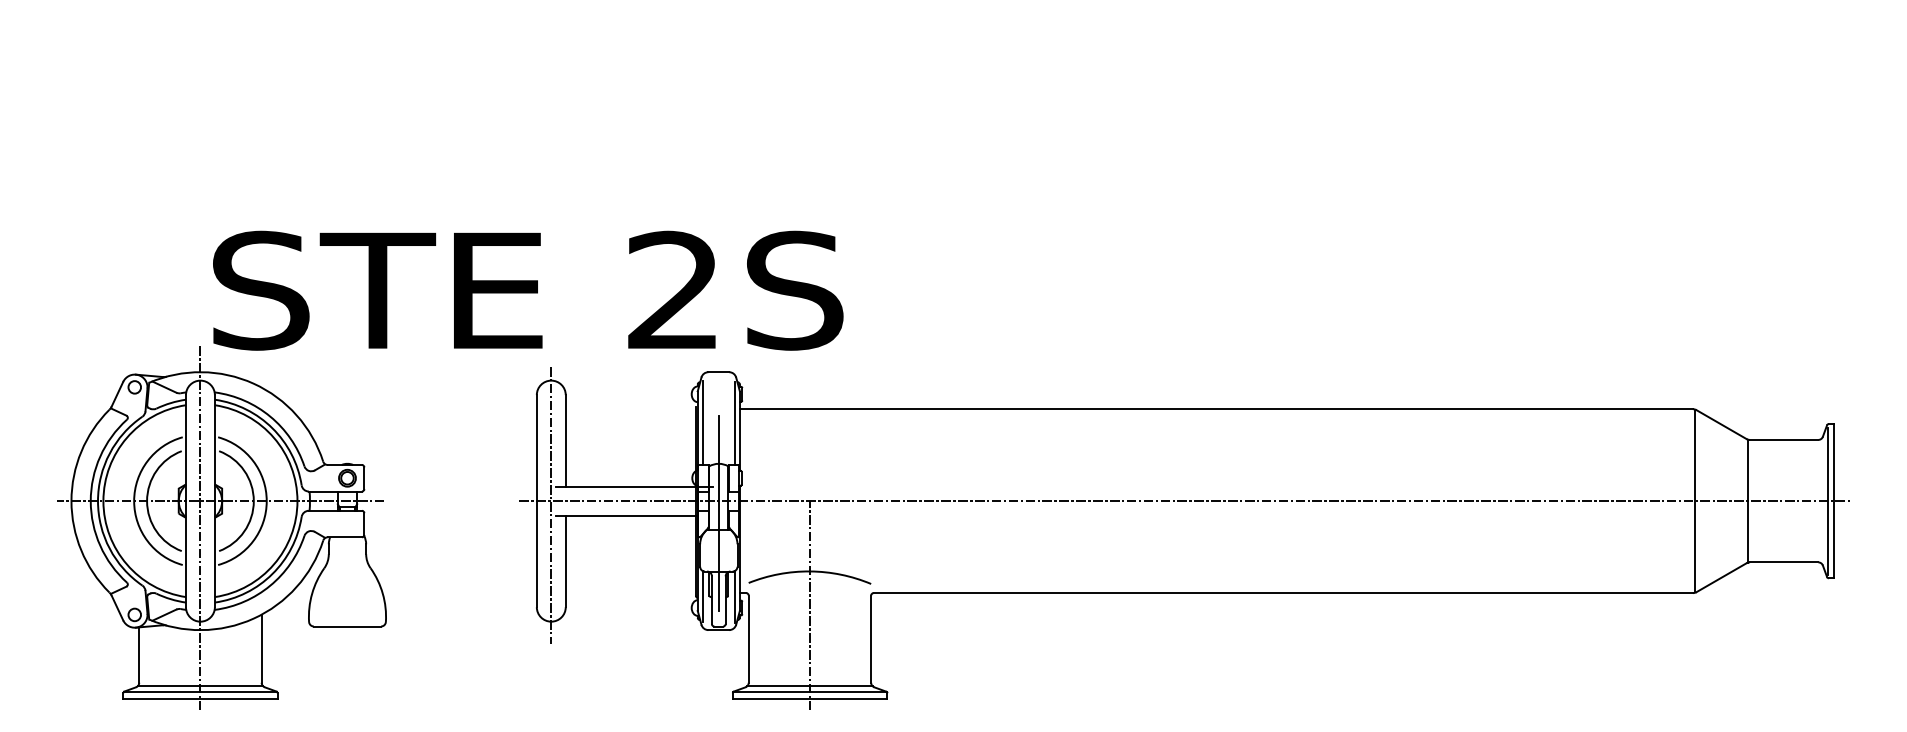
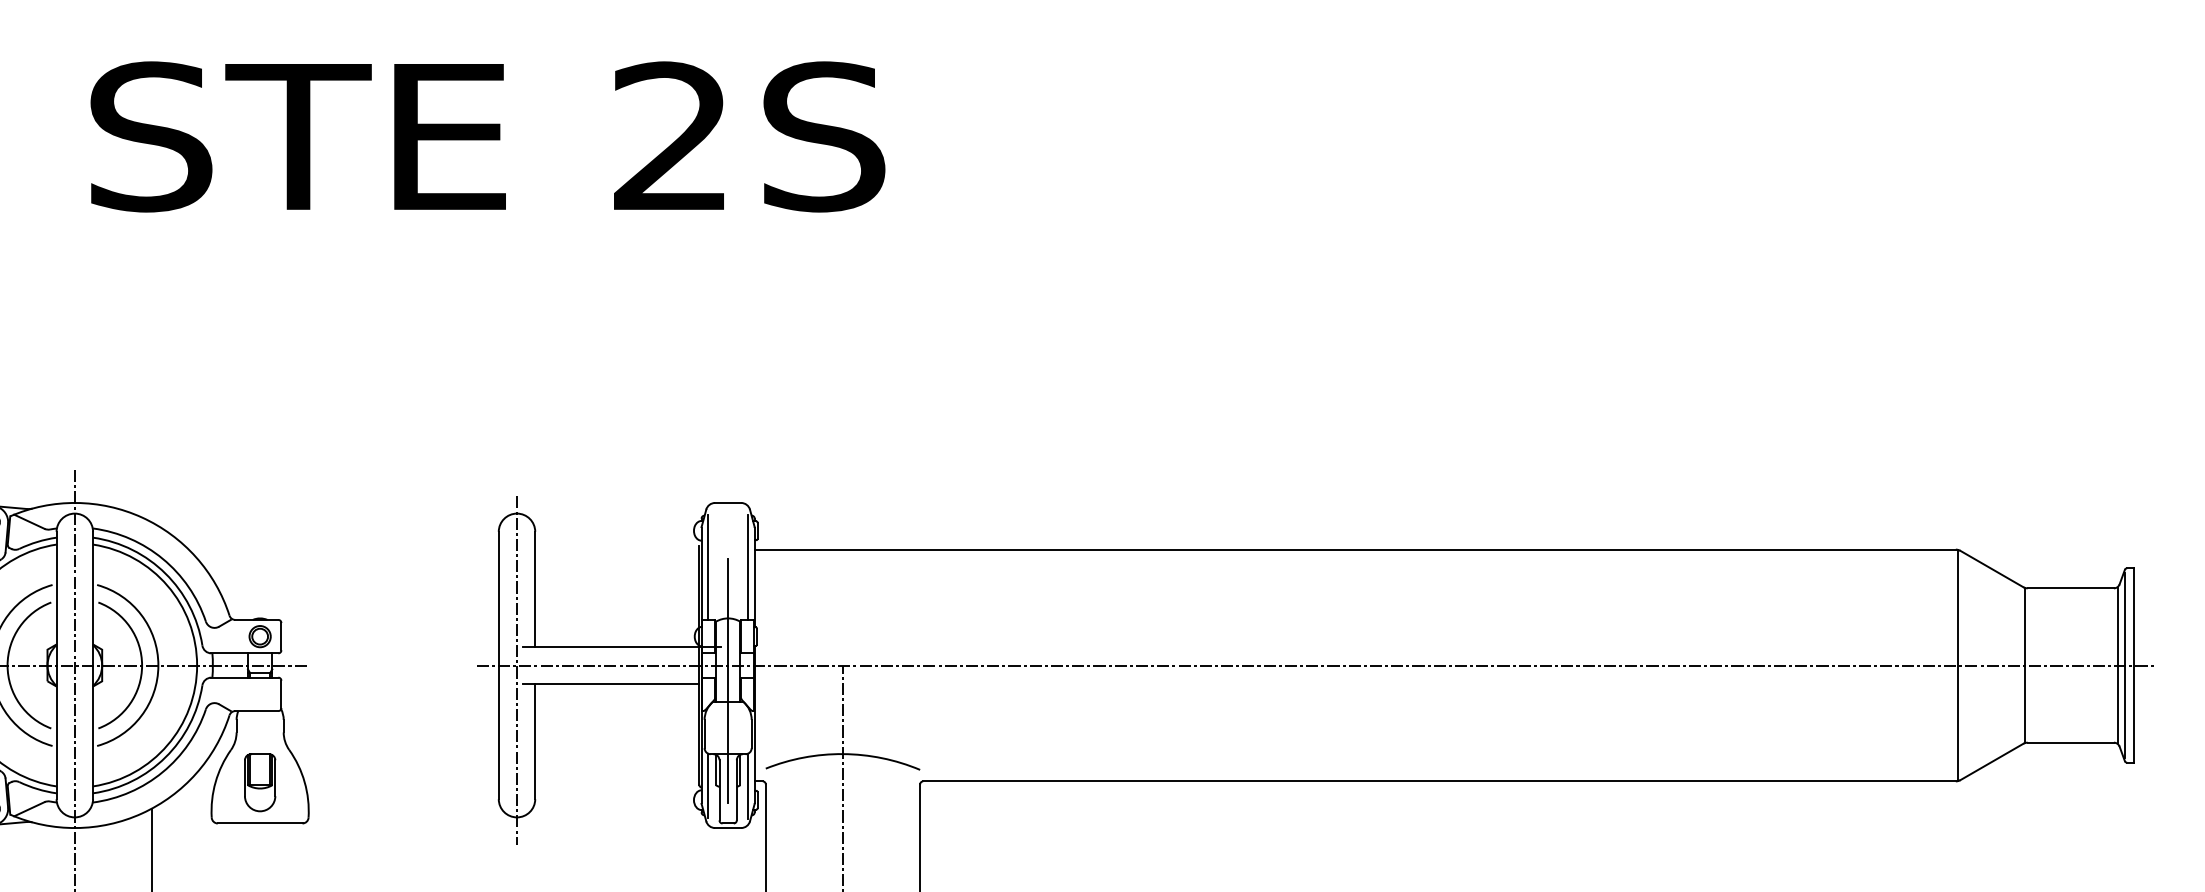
text: (528, 290) -> (488, 136), moved
line: (1821, 500) -> (2117, 664), added
part: (347, 593) -> (260, 781), added

